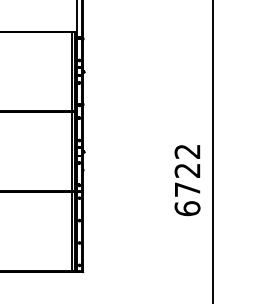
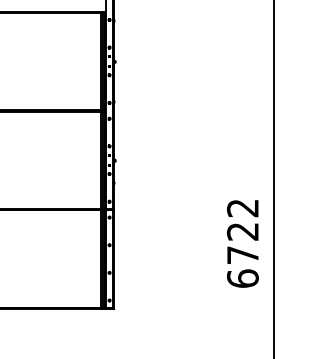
text: (187, 180) -> (242, 243), moved

